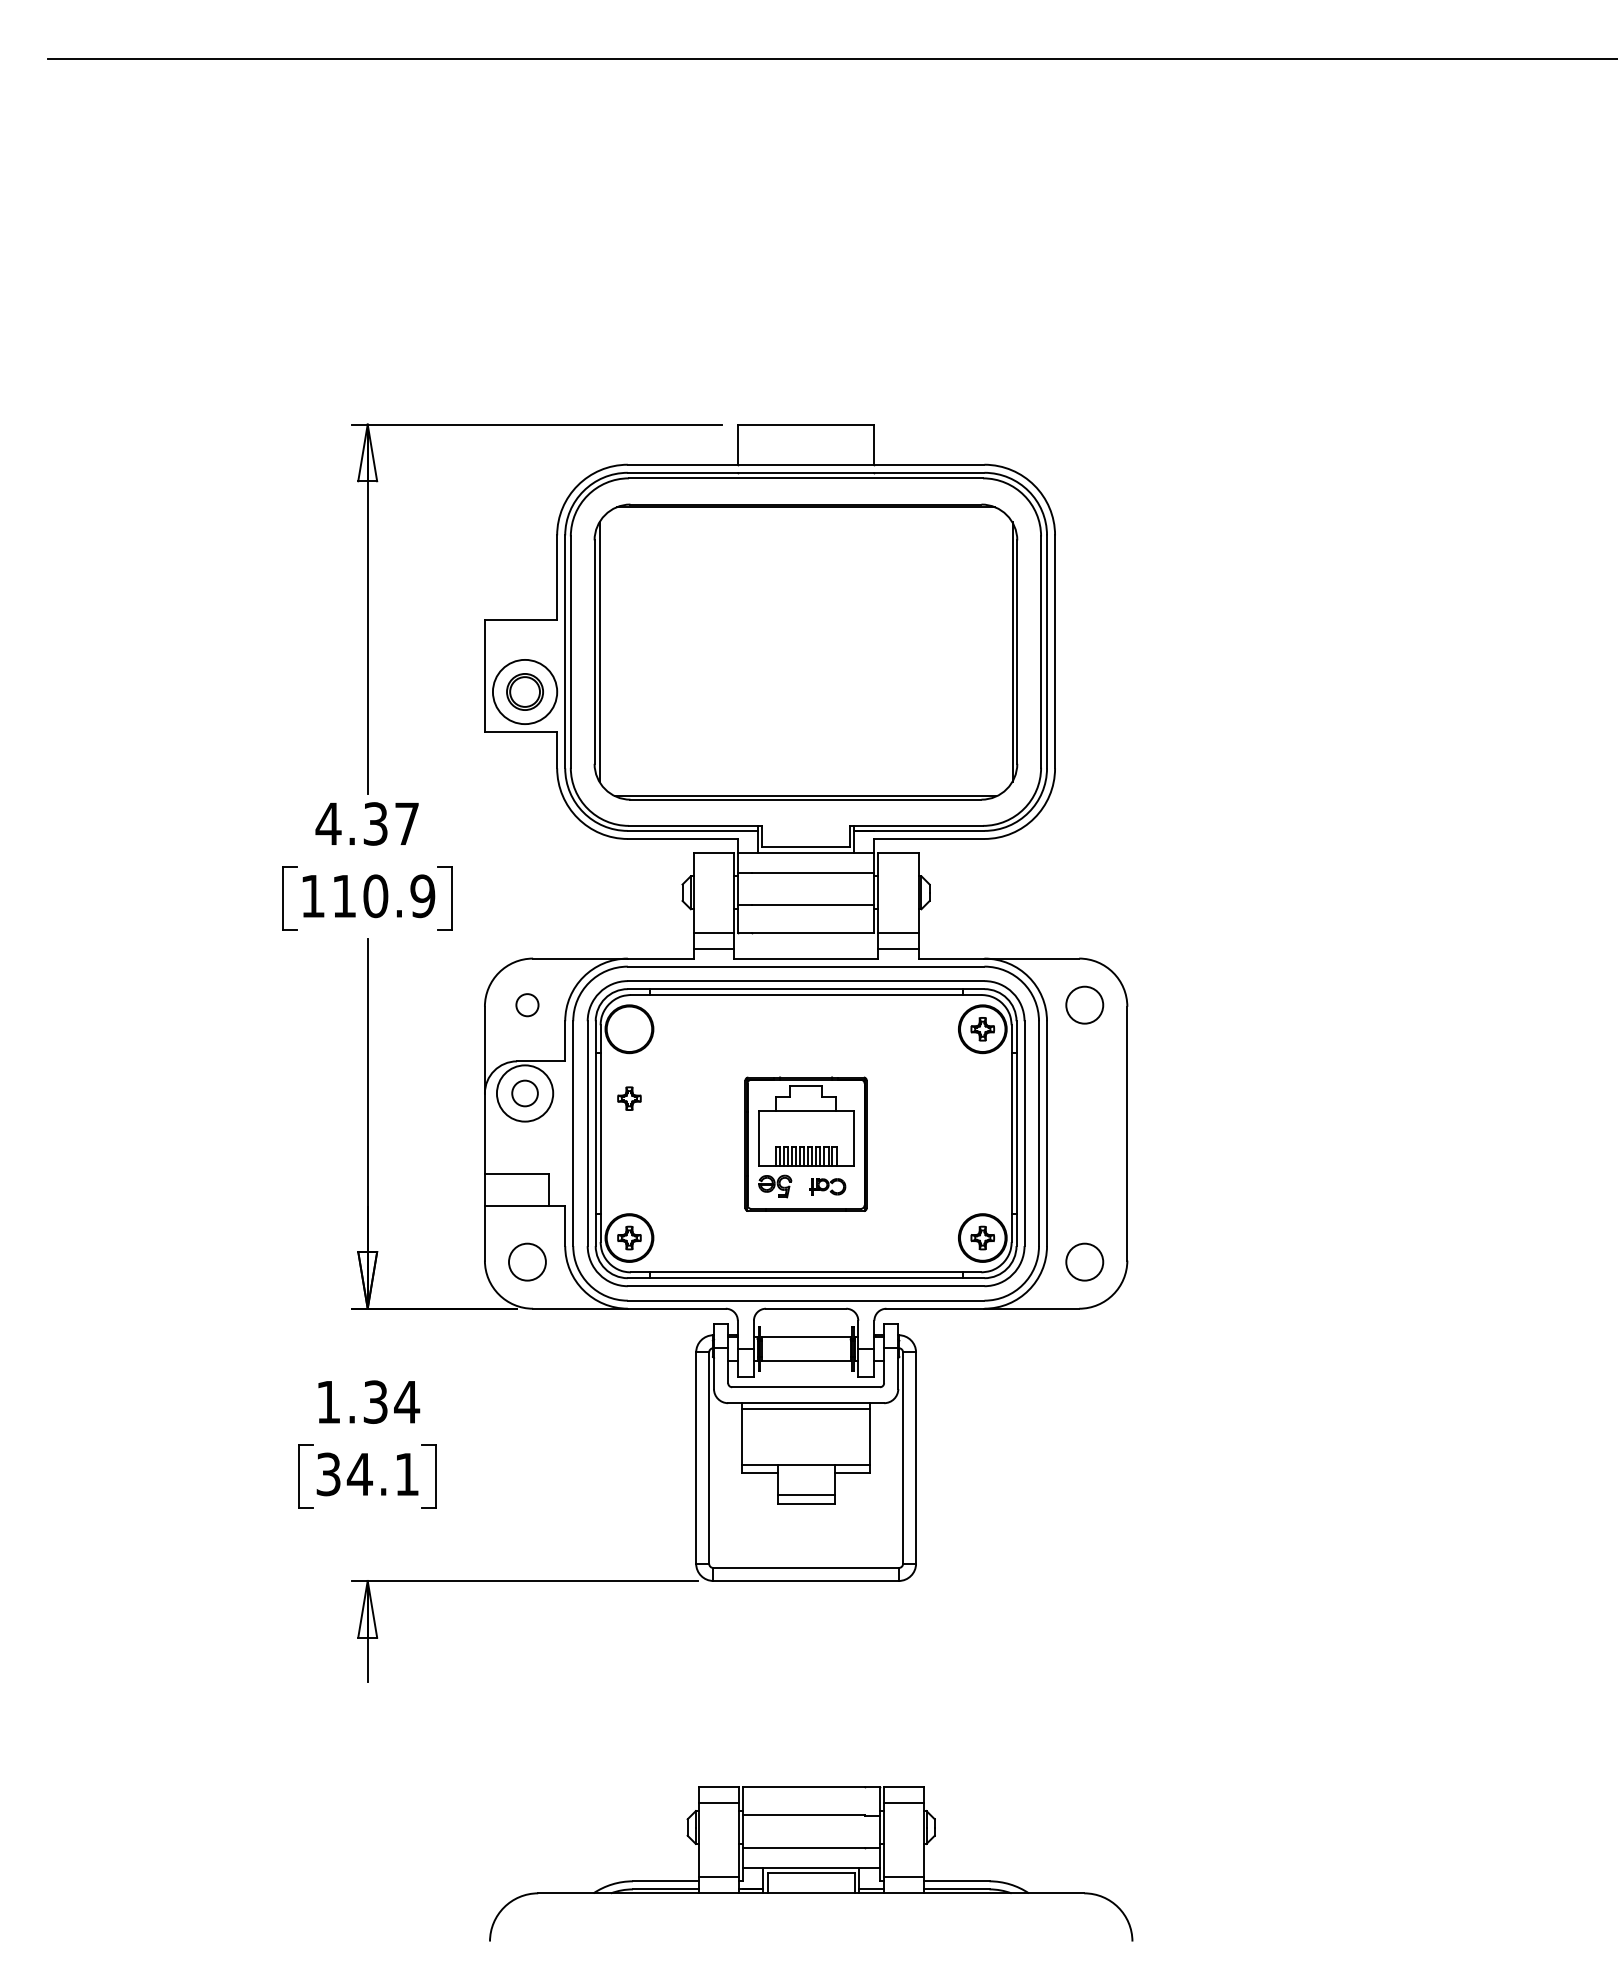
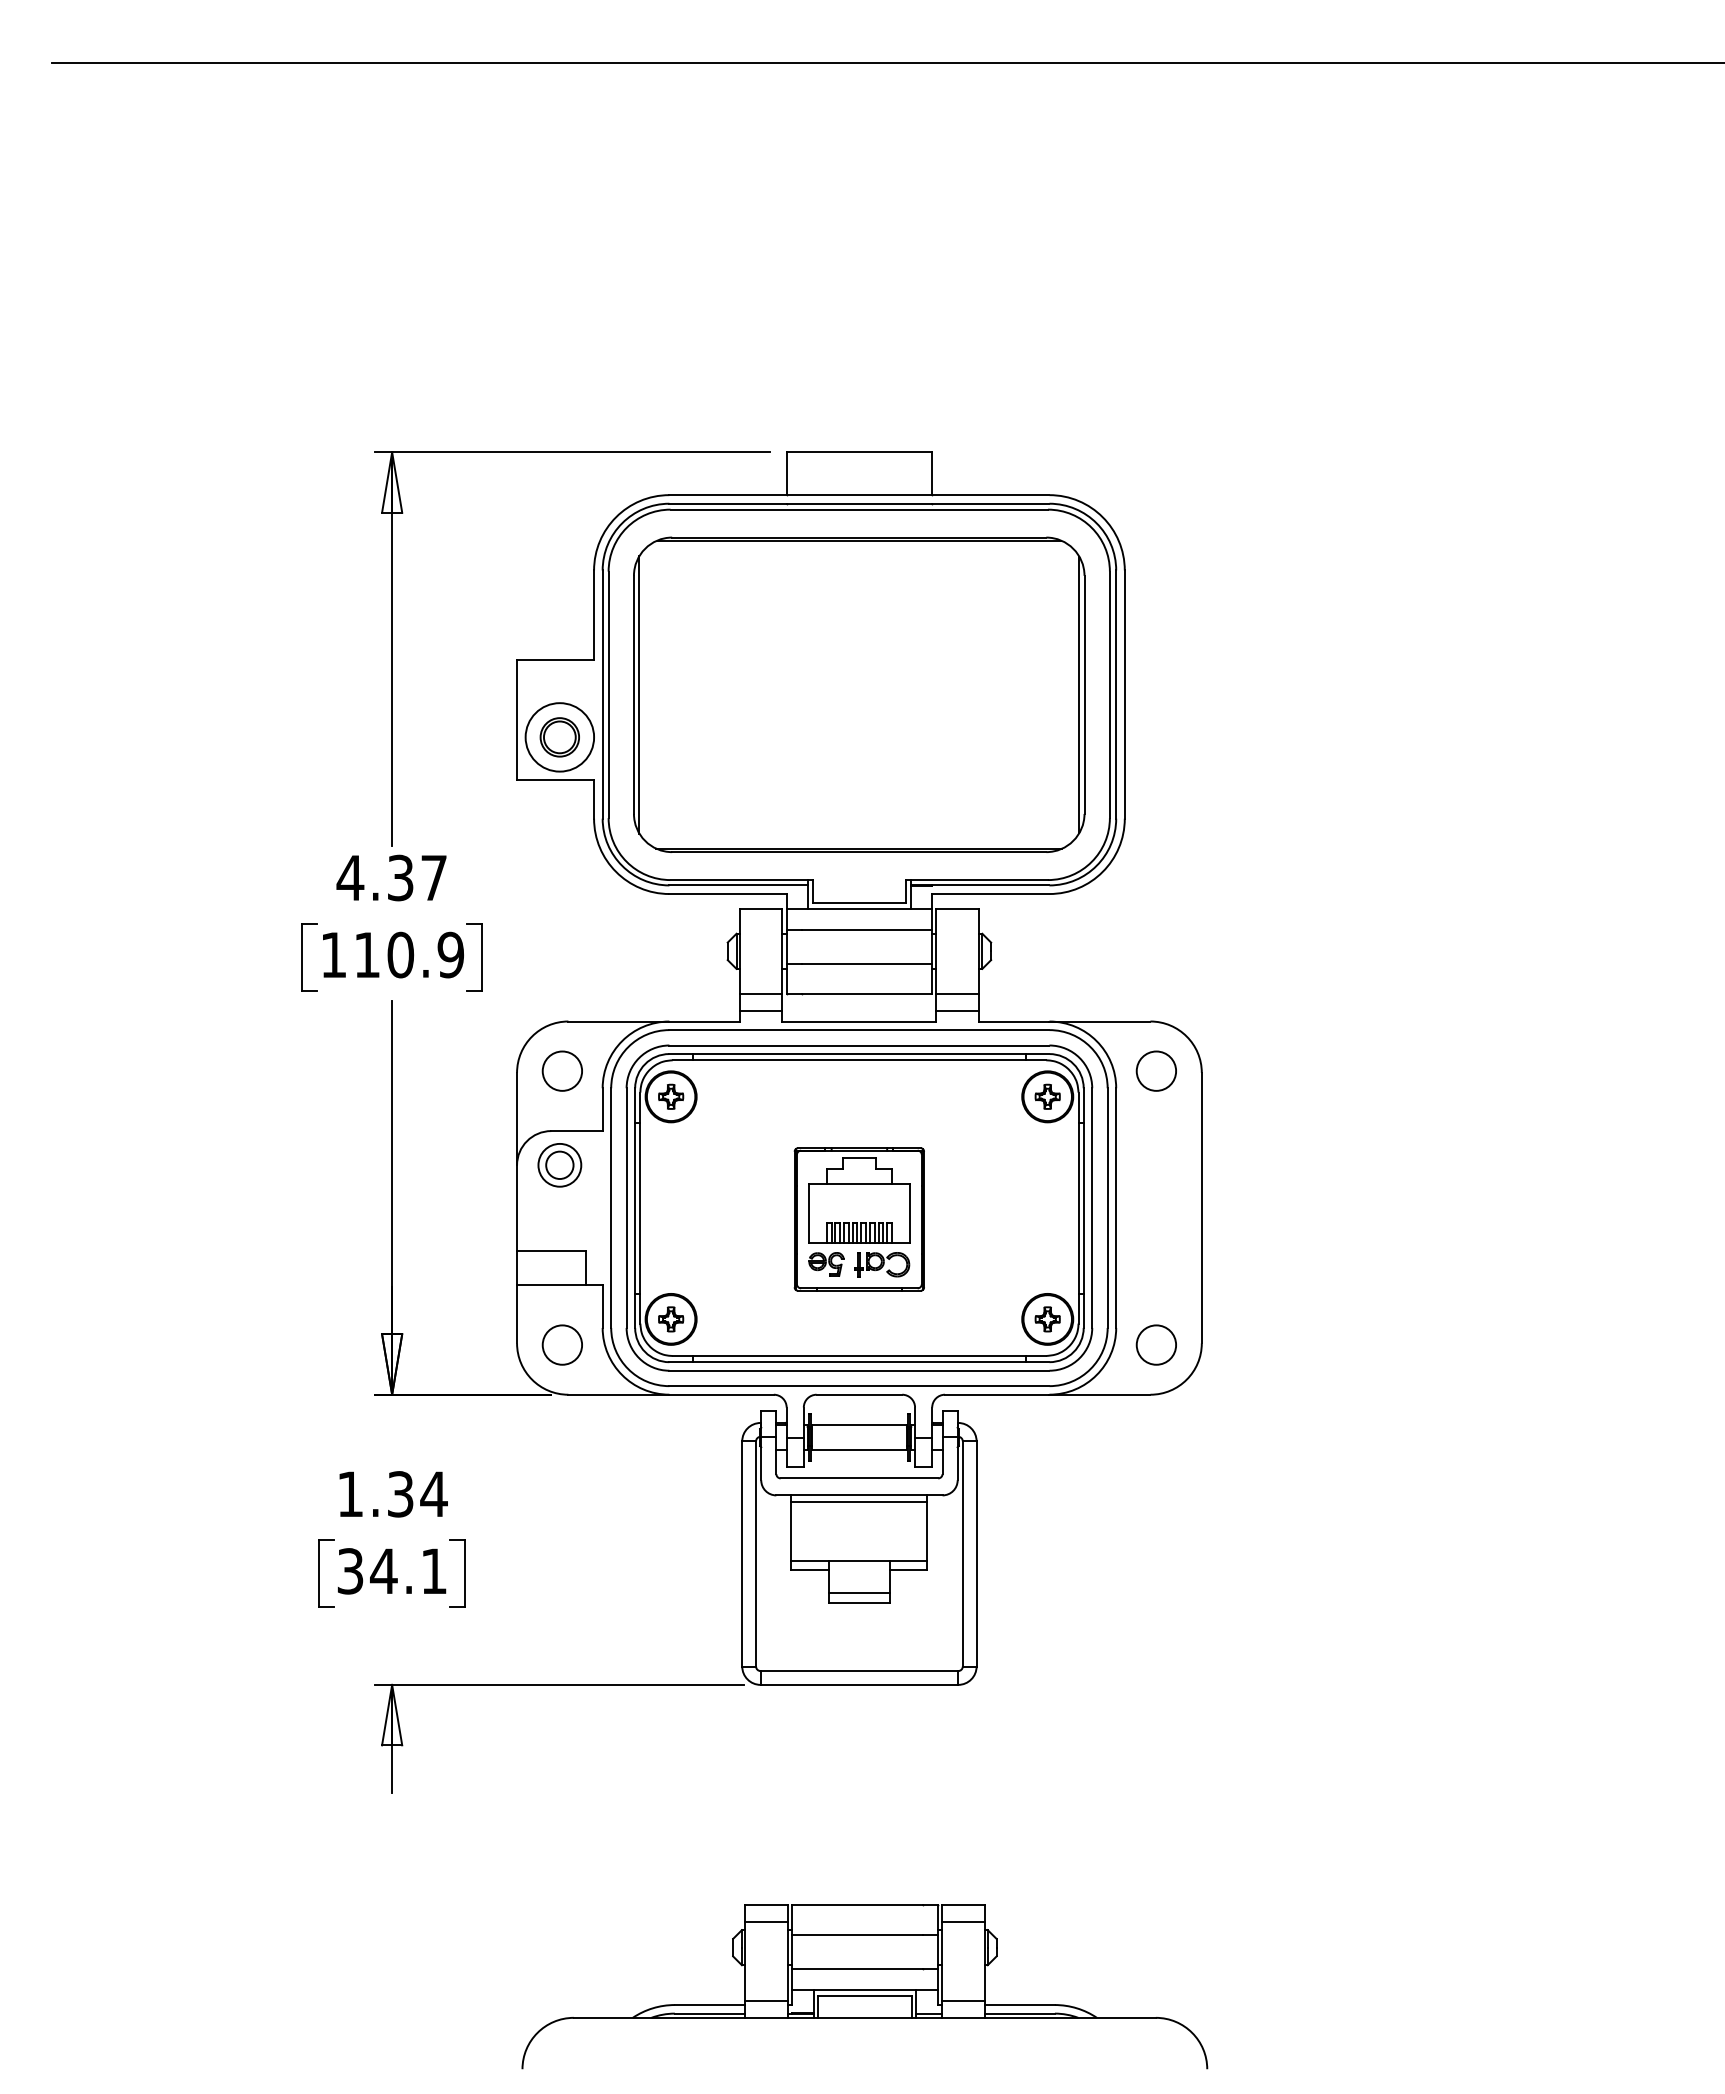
circle: (527, 1004) -> (562, 1070), size x1.67
circle: (524, 1092) -> (559, 1164), size x0.71
part: (629, 1098) -> (671, 1096), moved
part: (827, 1186) -> (882, 1264), size x1.43

